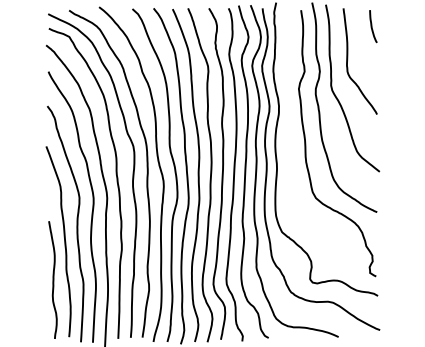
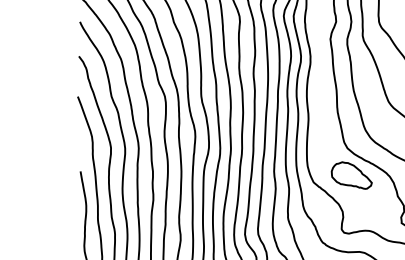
part: (320, 225) -> (352, 175), added

